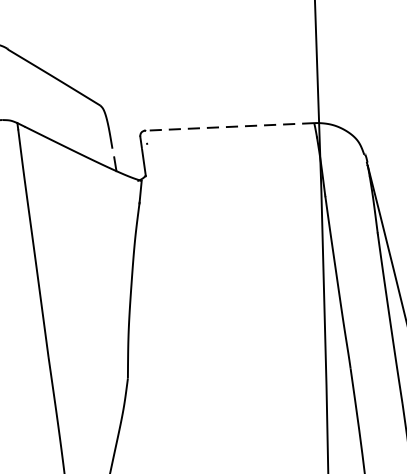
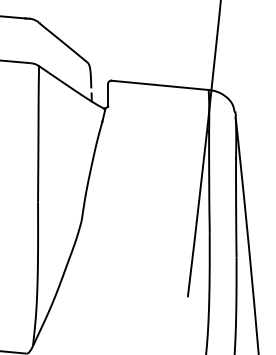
line: (230, 127) -> (160, 85), dashed -> solid

